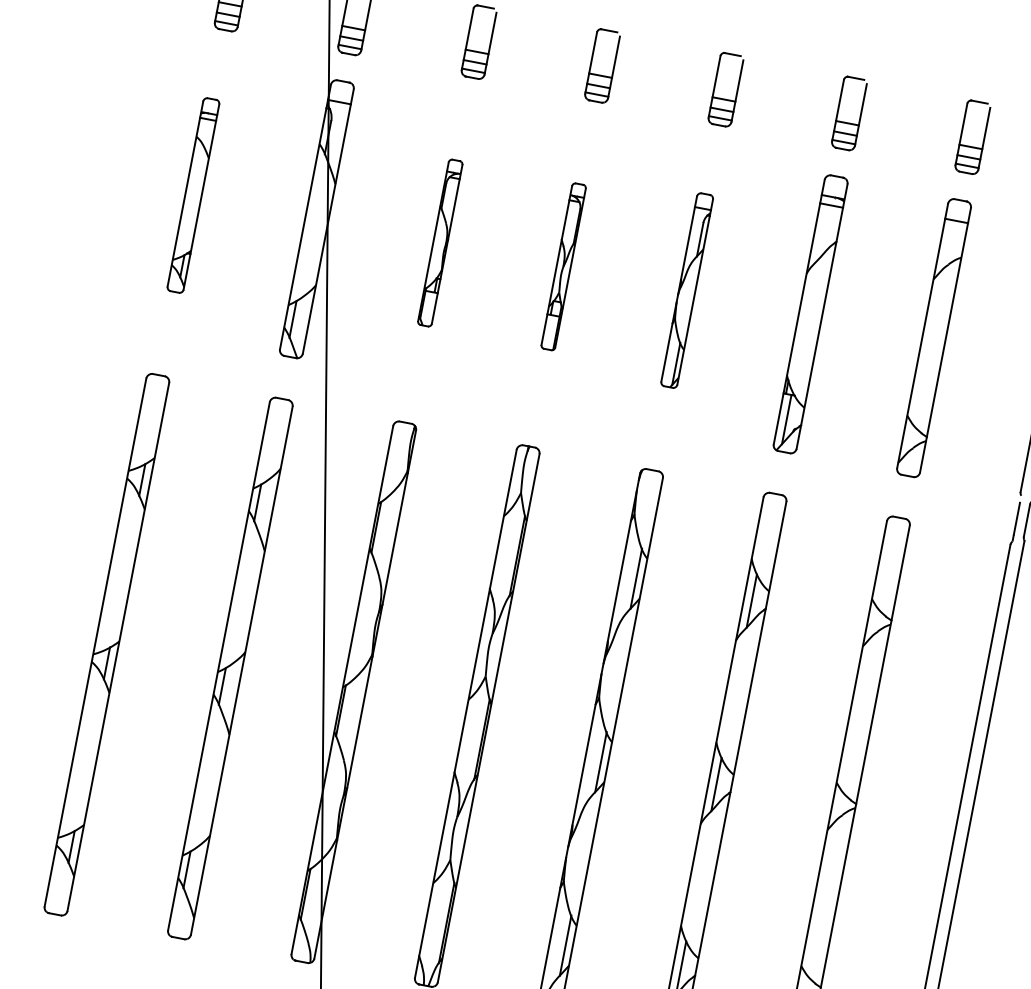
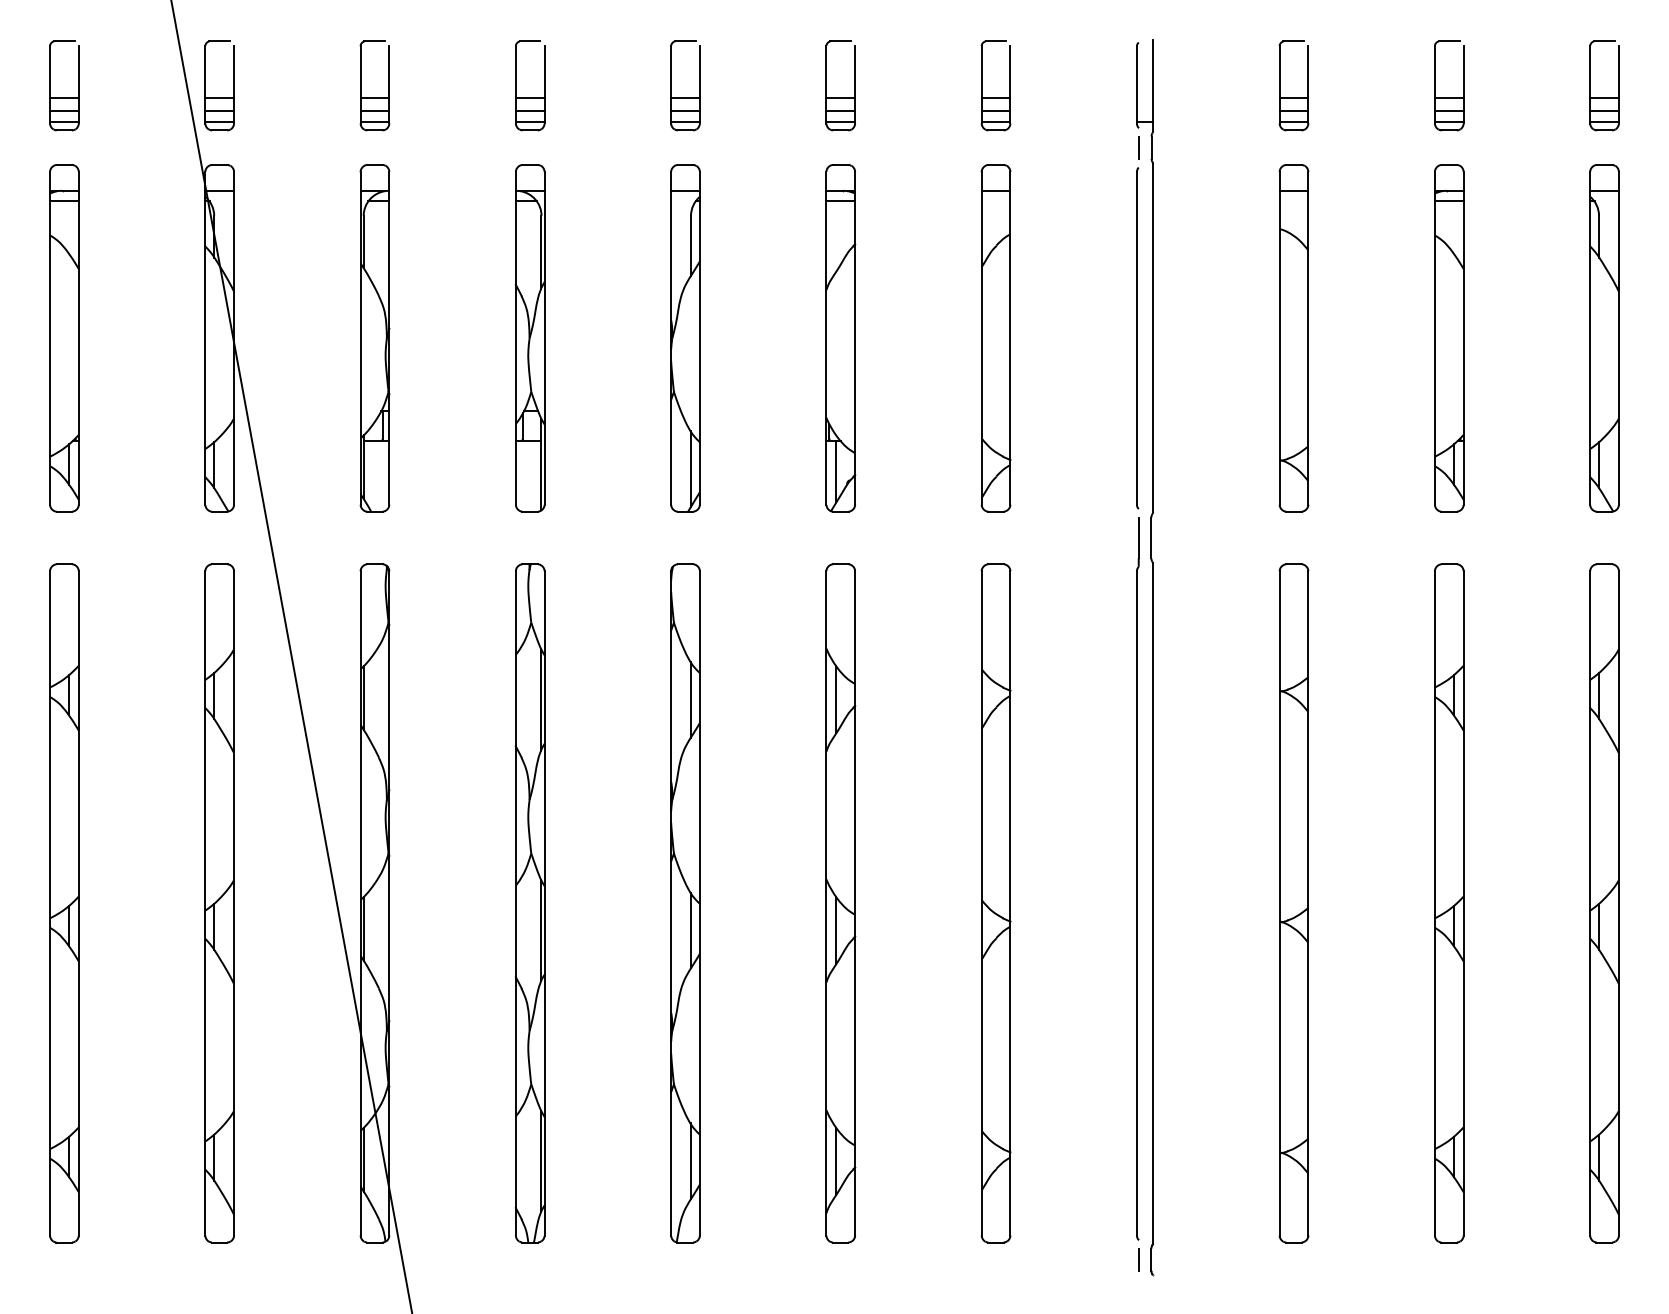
part: (193, 195) -> (64, 338), size x1.43
part: (439, 243) -> (374, 338), size x1.67
part: (563, 266) -> (529, 338), size x1.67
part: (687, 290) -> (685, 338), size x1.43

